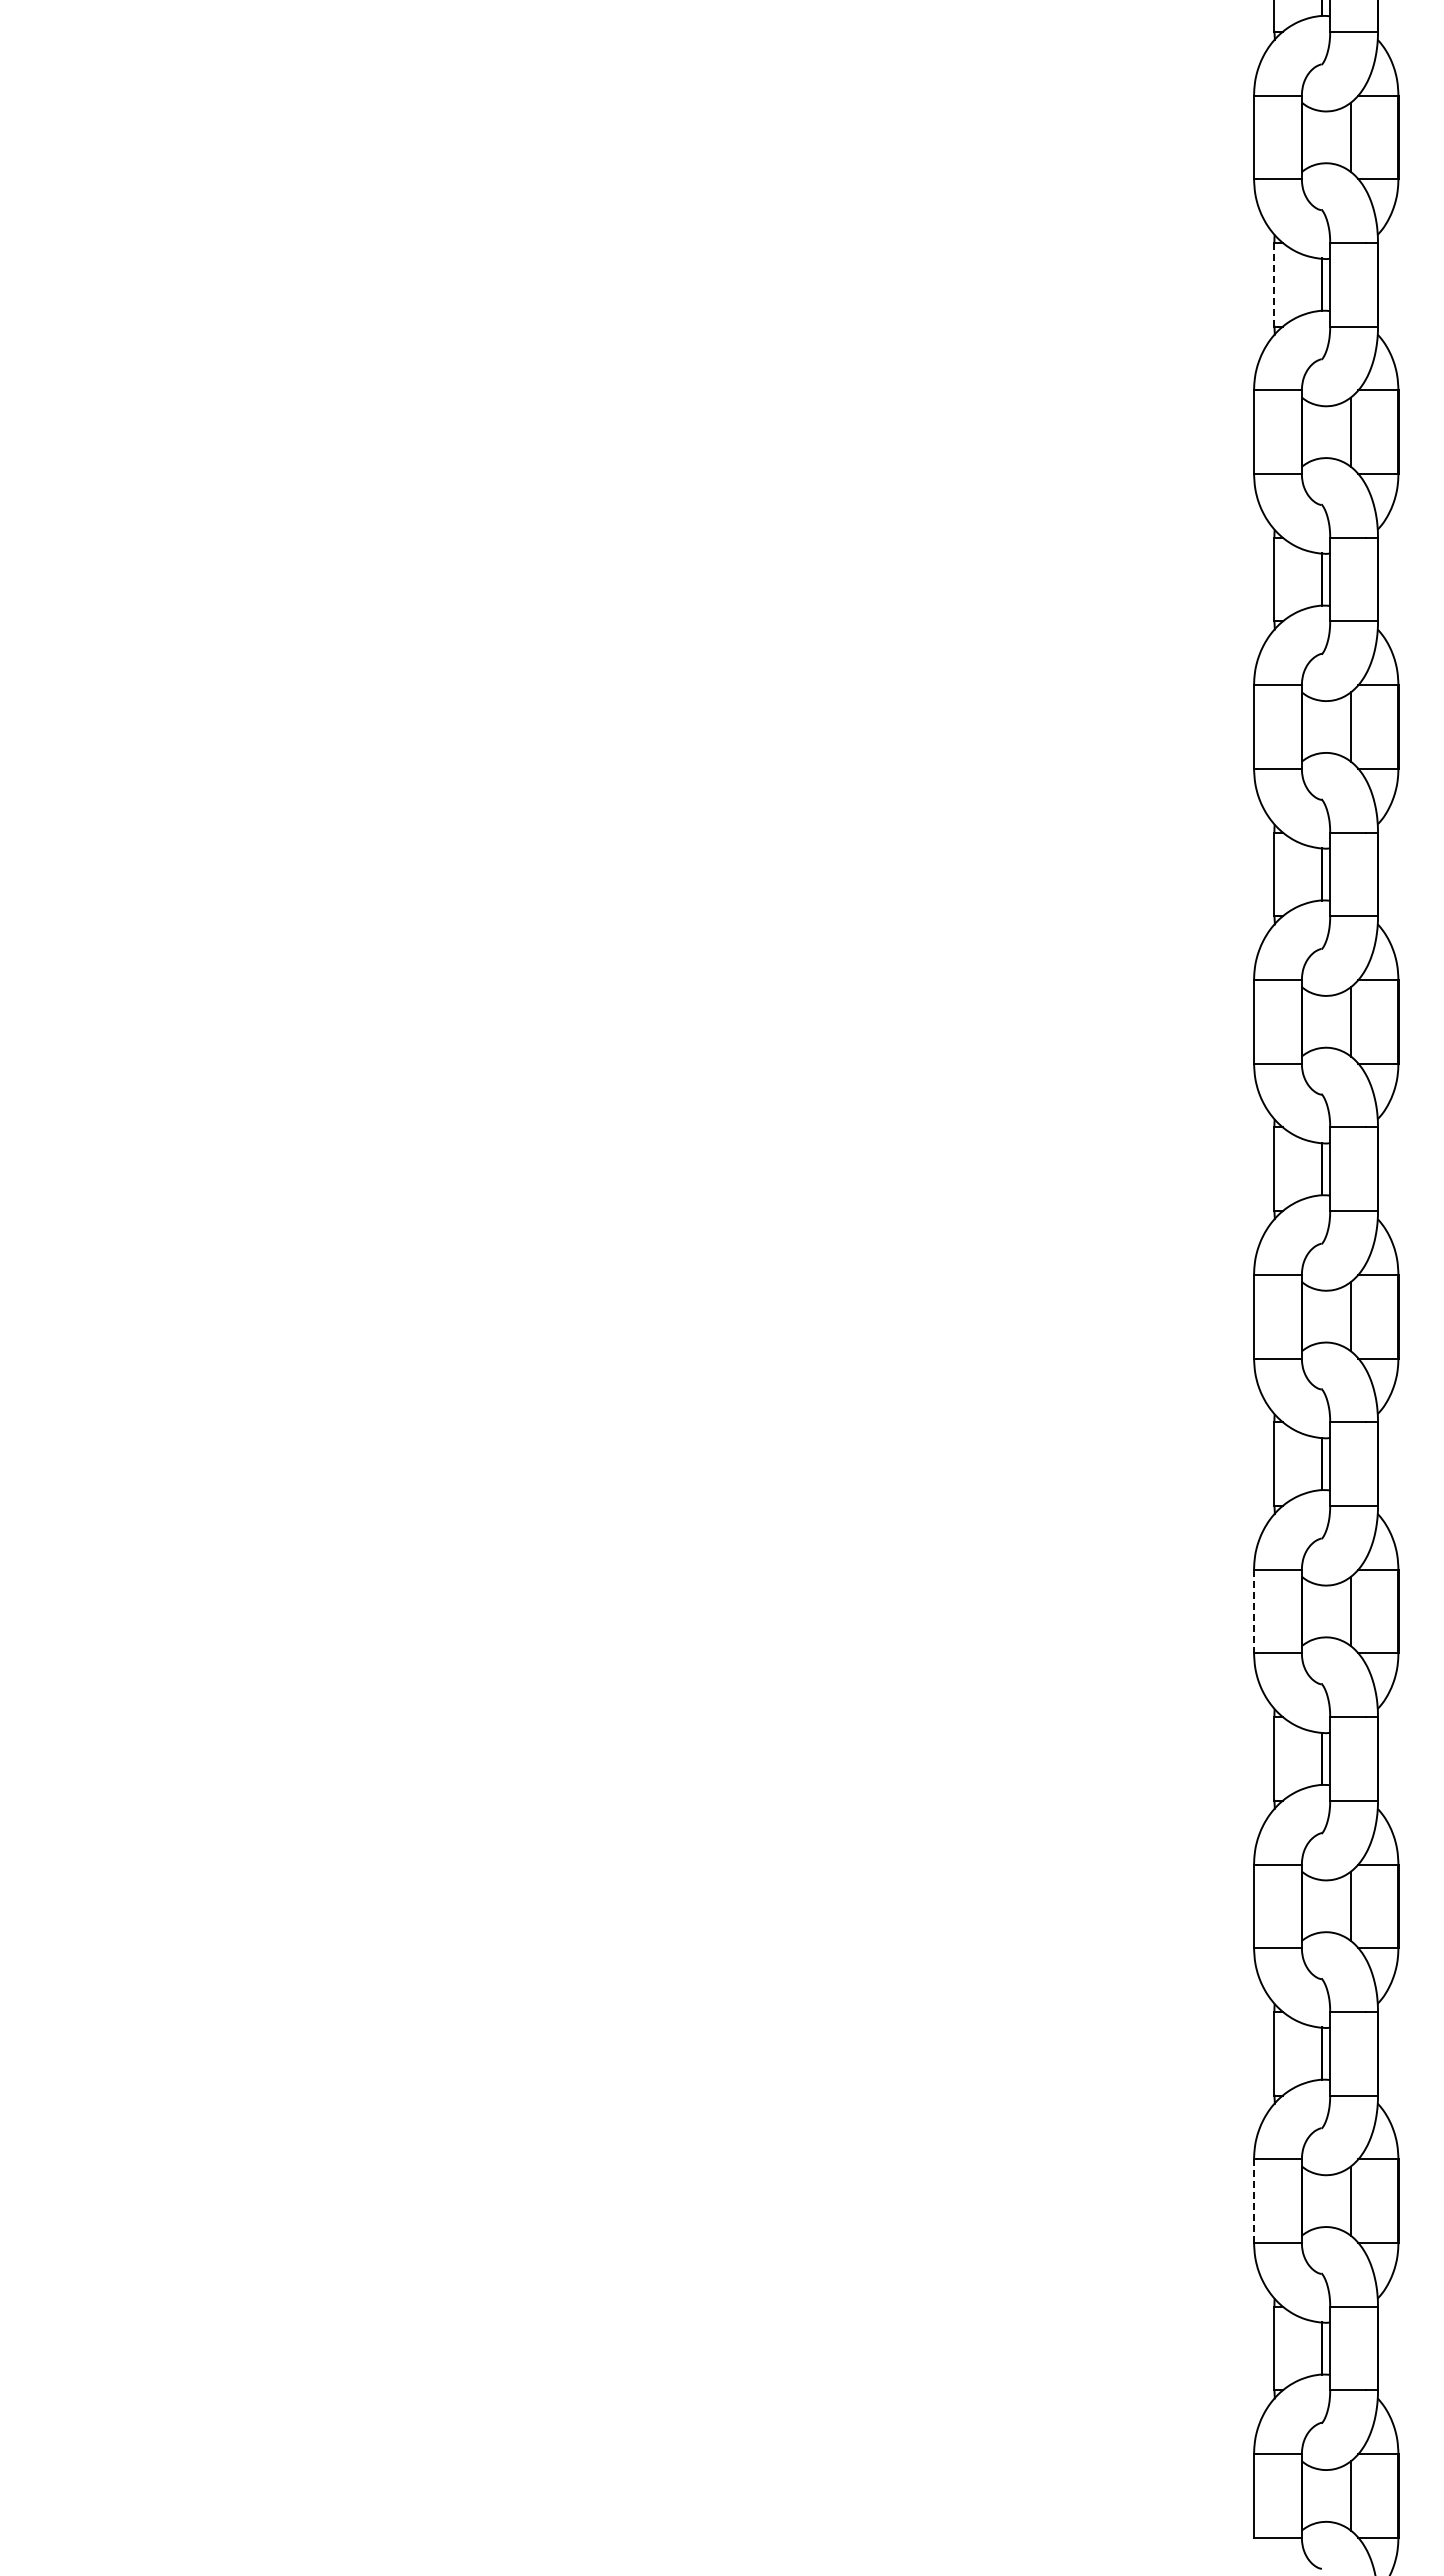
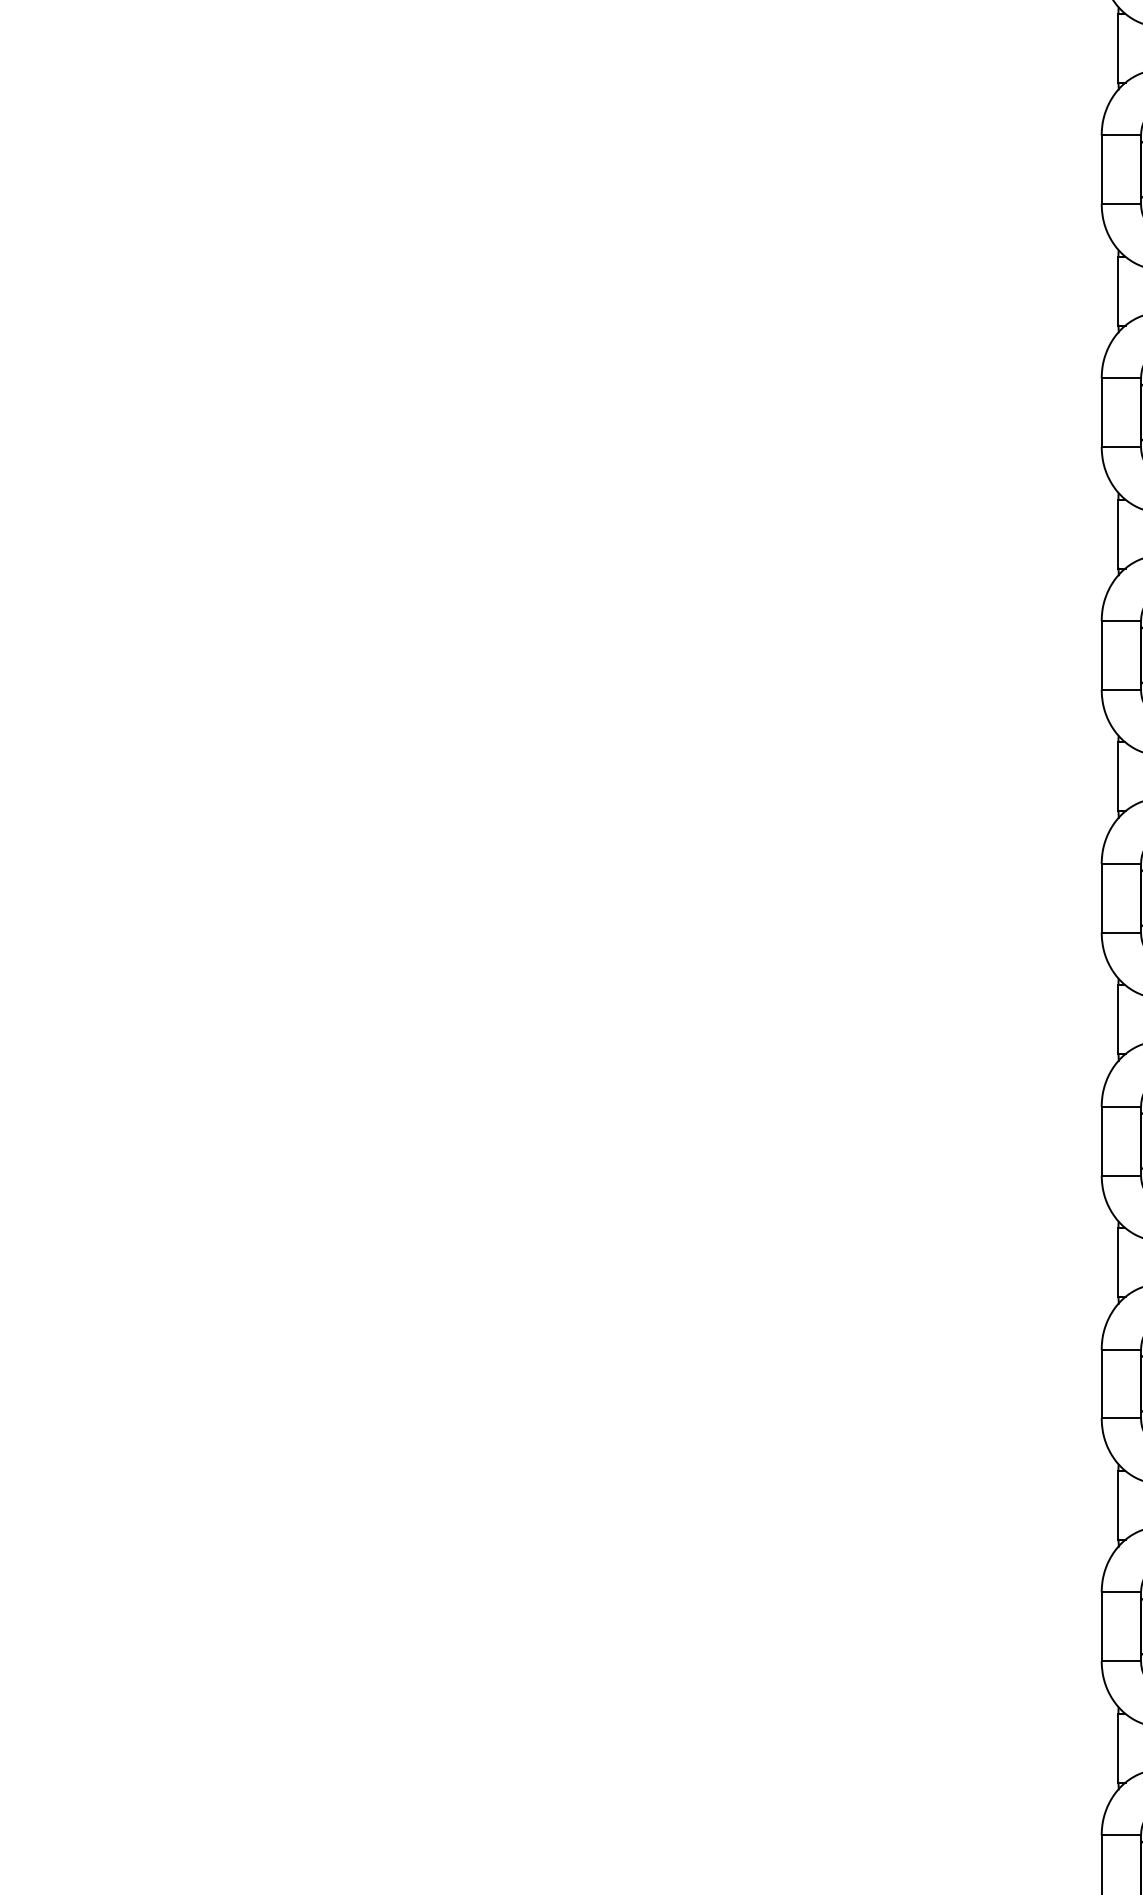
line: (1274, 284) -> (1118, 48), dashed -> solid
line: (1254, 1611) -> (1102, 1141), dashed -> solid
line: (1254, 2201) -> (1102, 1627), dashed -> solid

